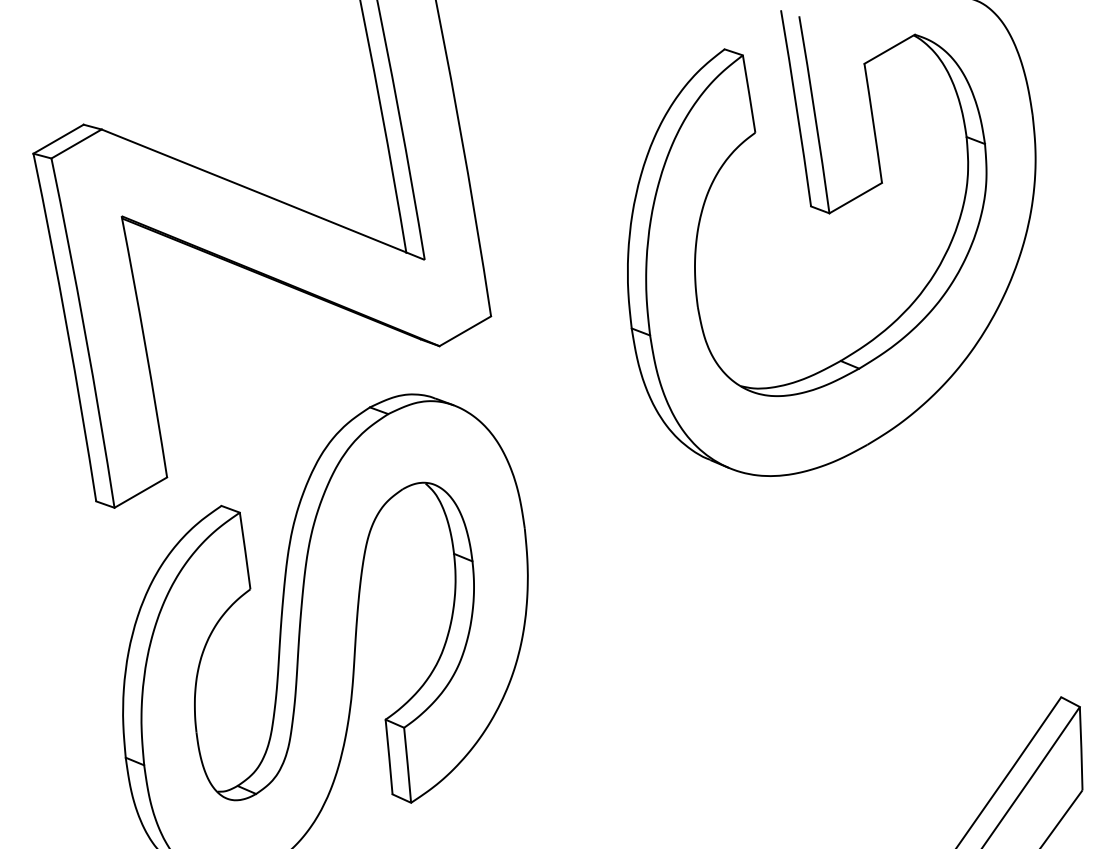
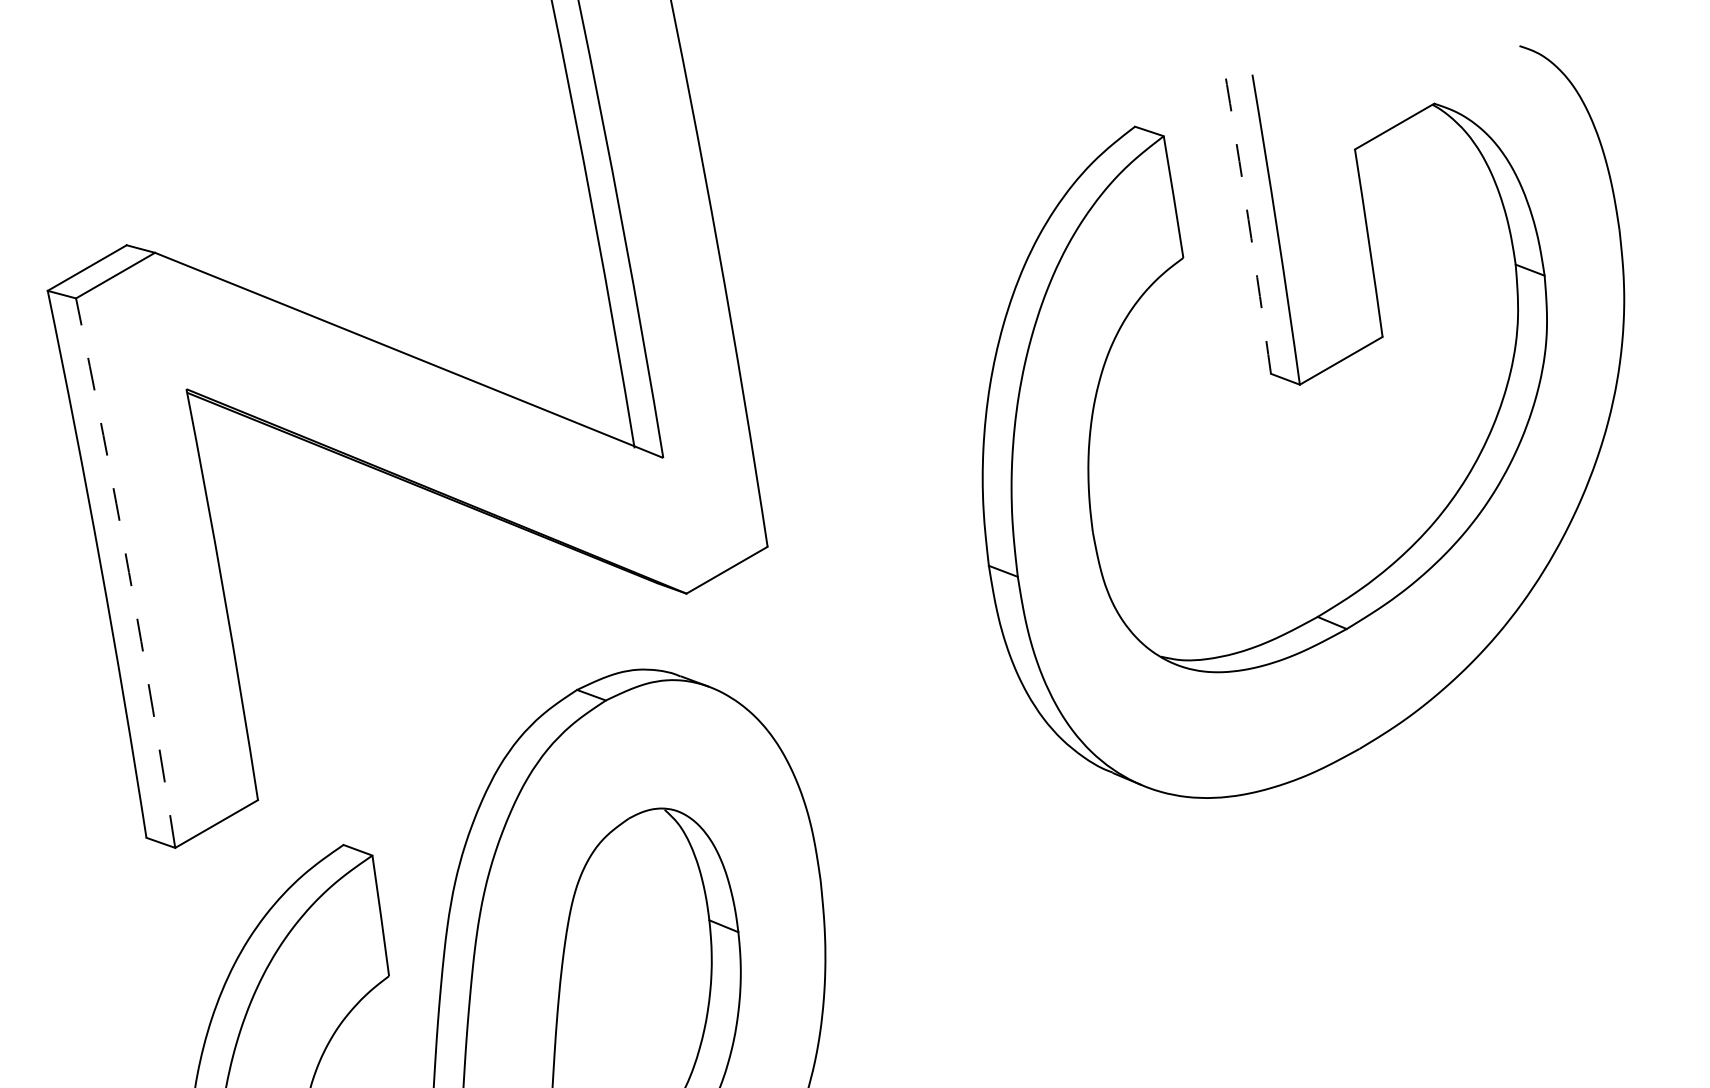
arc: (796, 108) -> (1248, 219), solid -> dashed
arc: (85, 332) -> (129, 572), solid -> dashed

